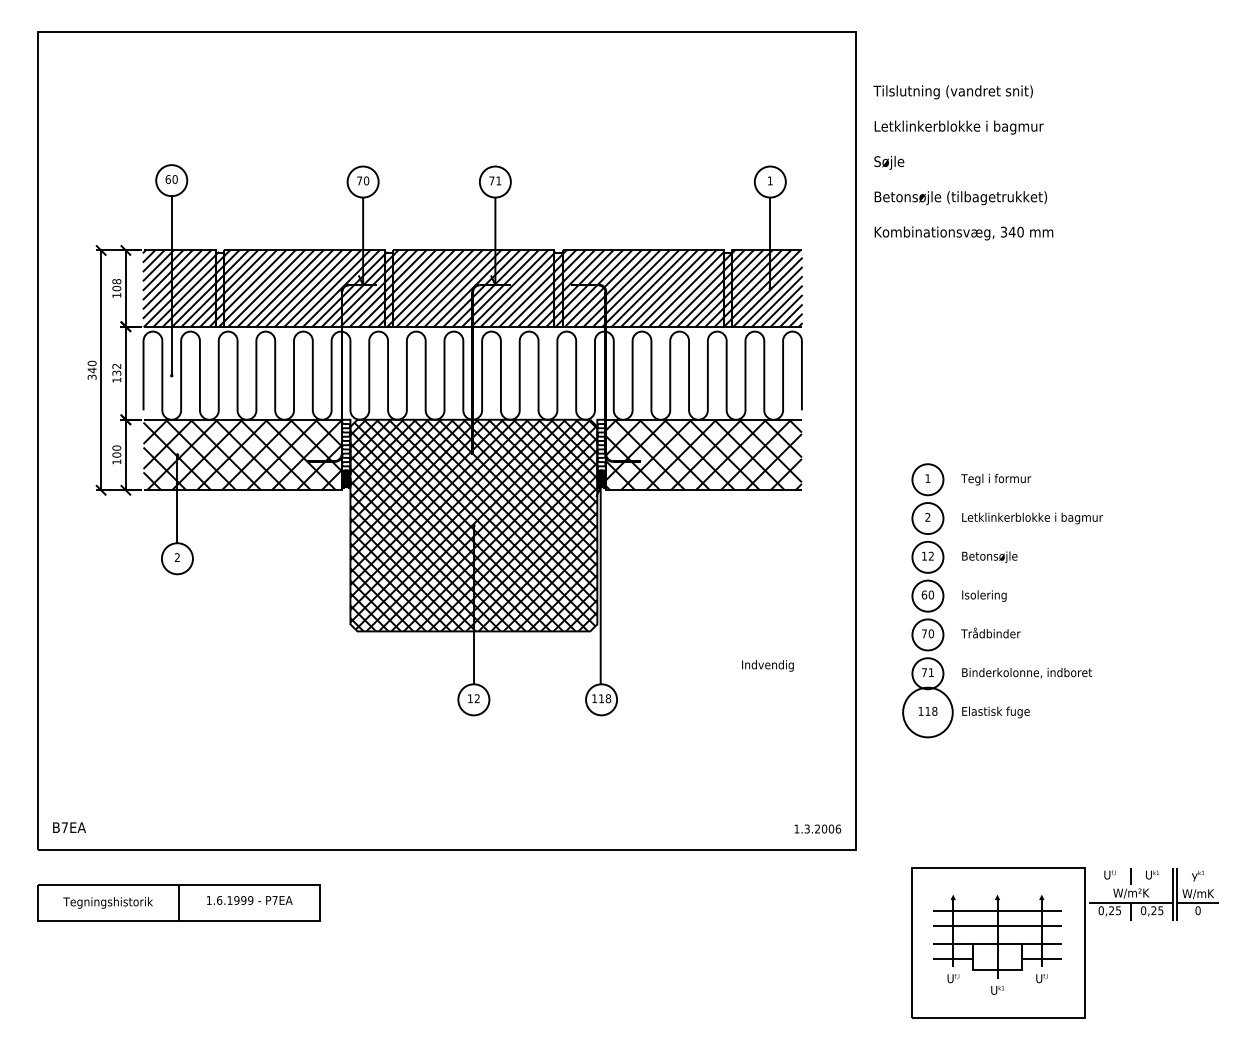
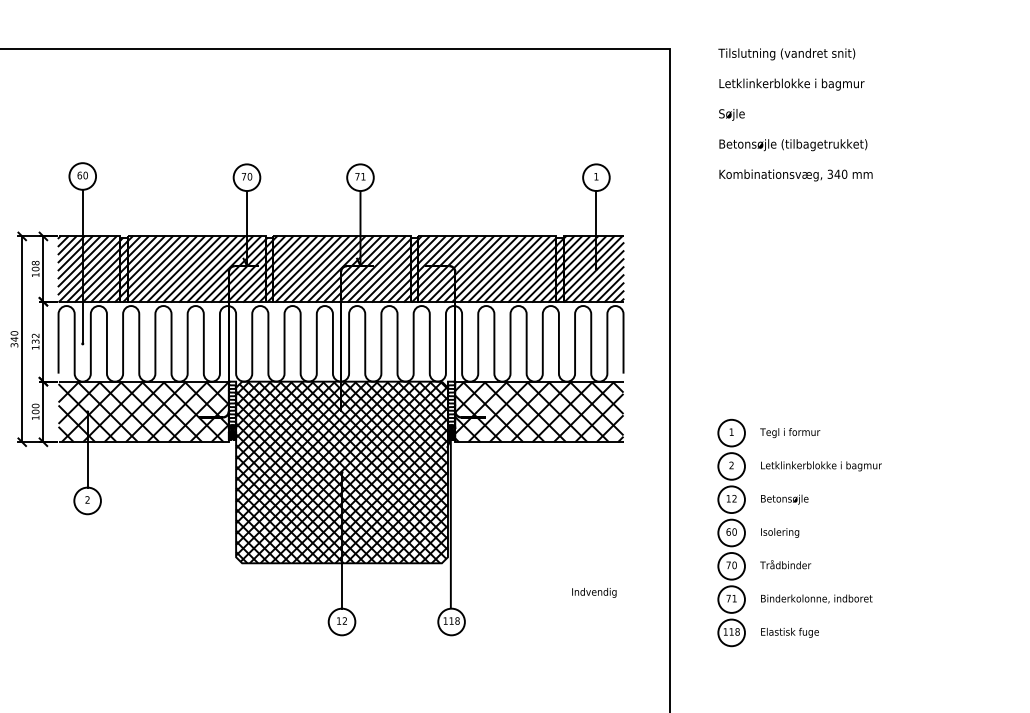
text: (963, 162) -> (795, 114), moved
circle: (927, 712) -> (731, 632), size x0.62

